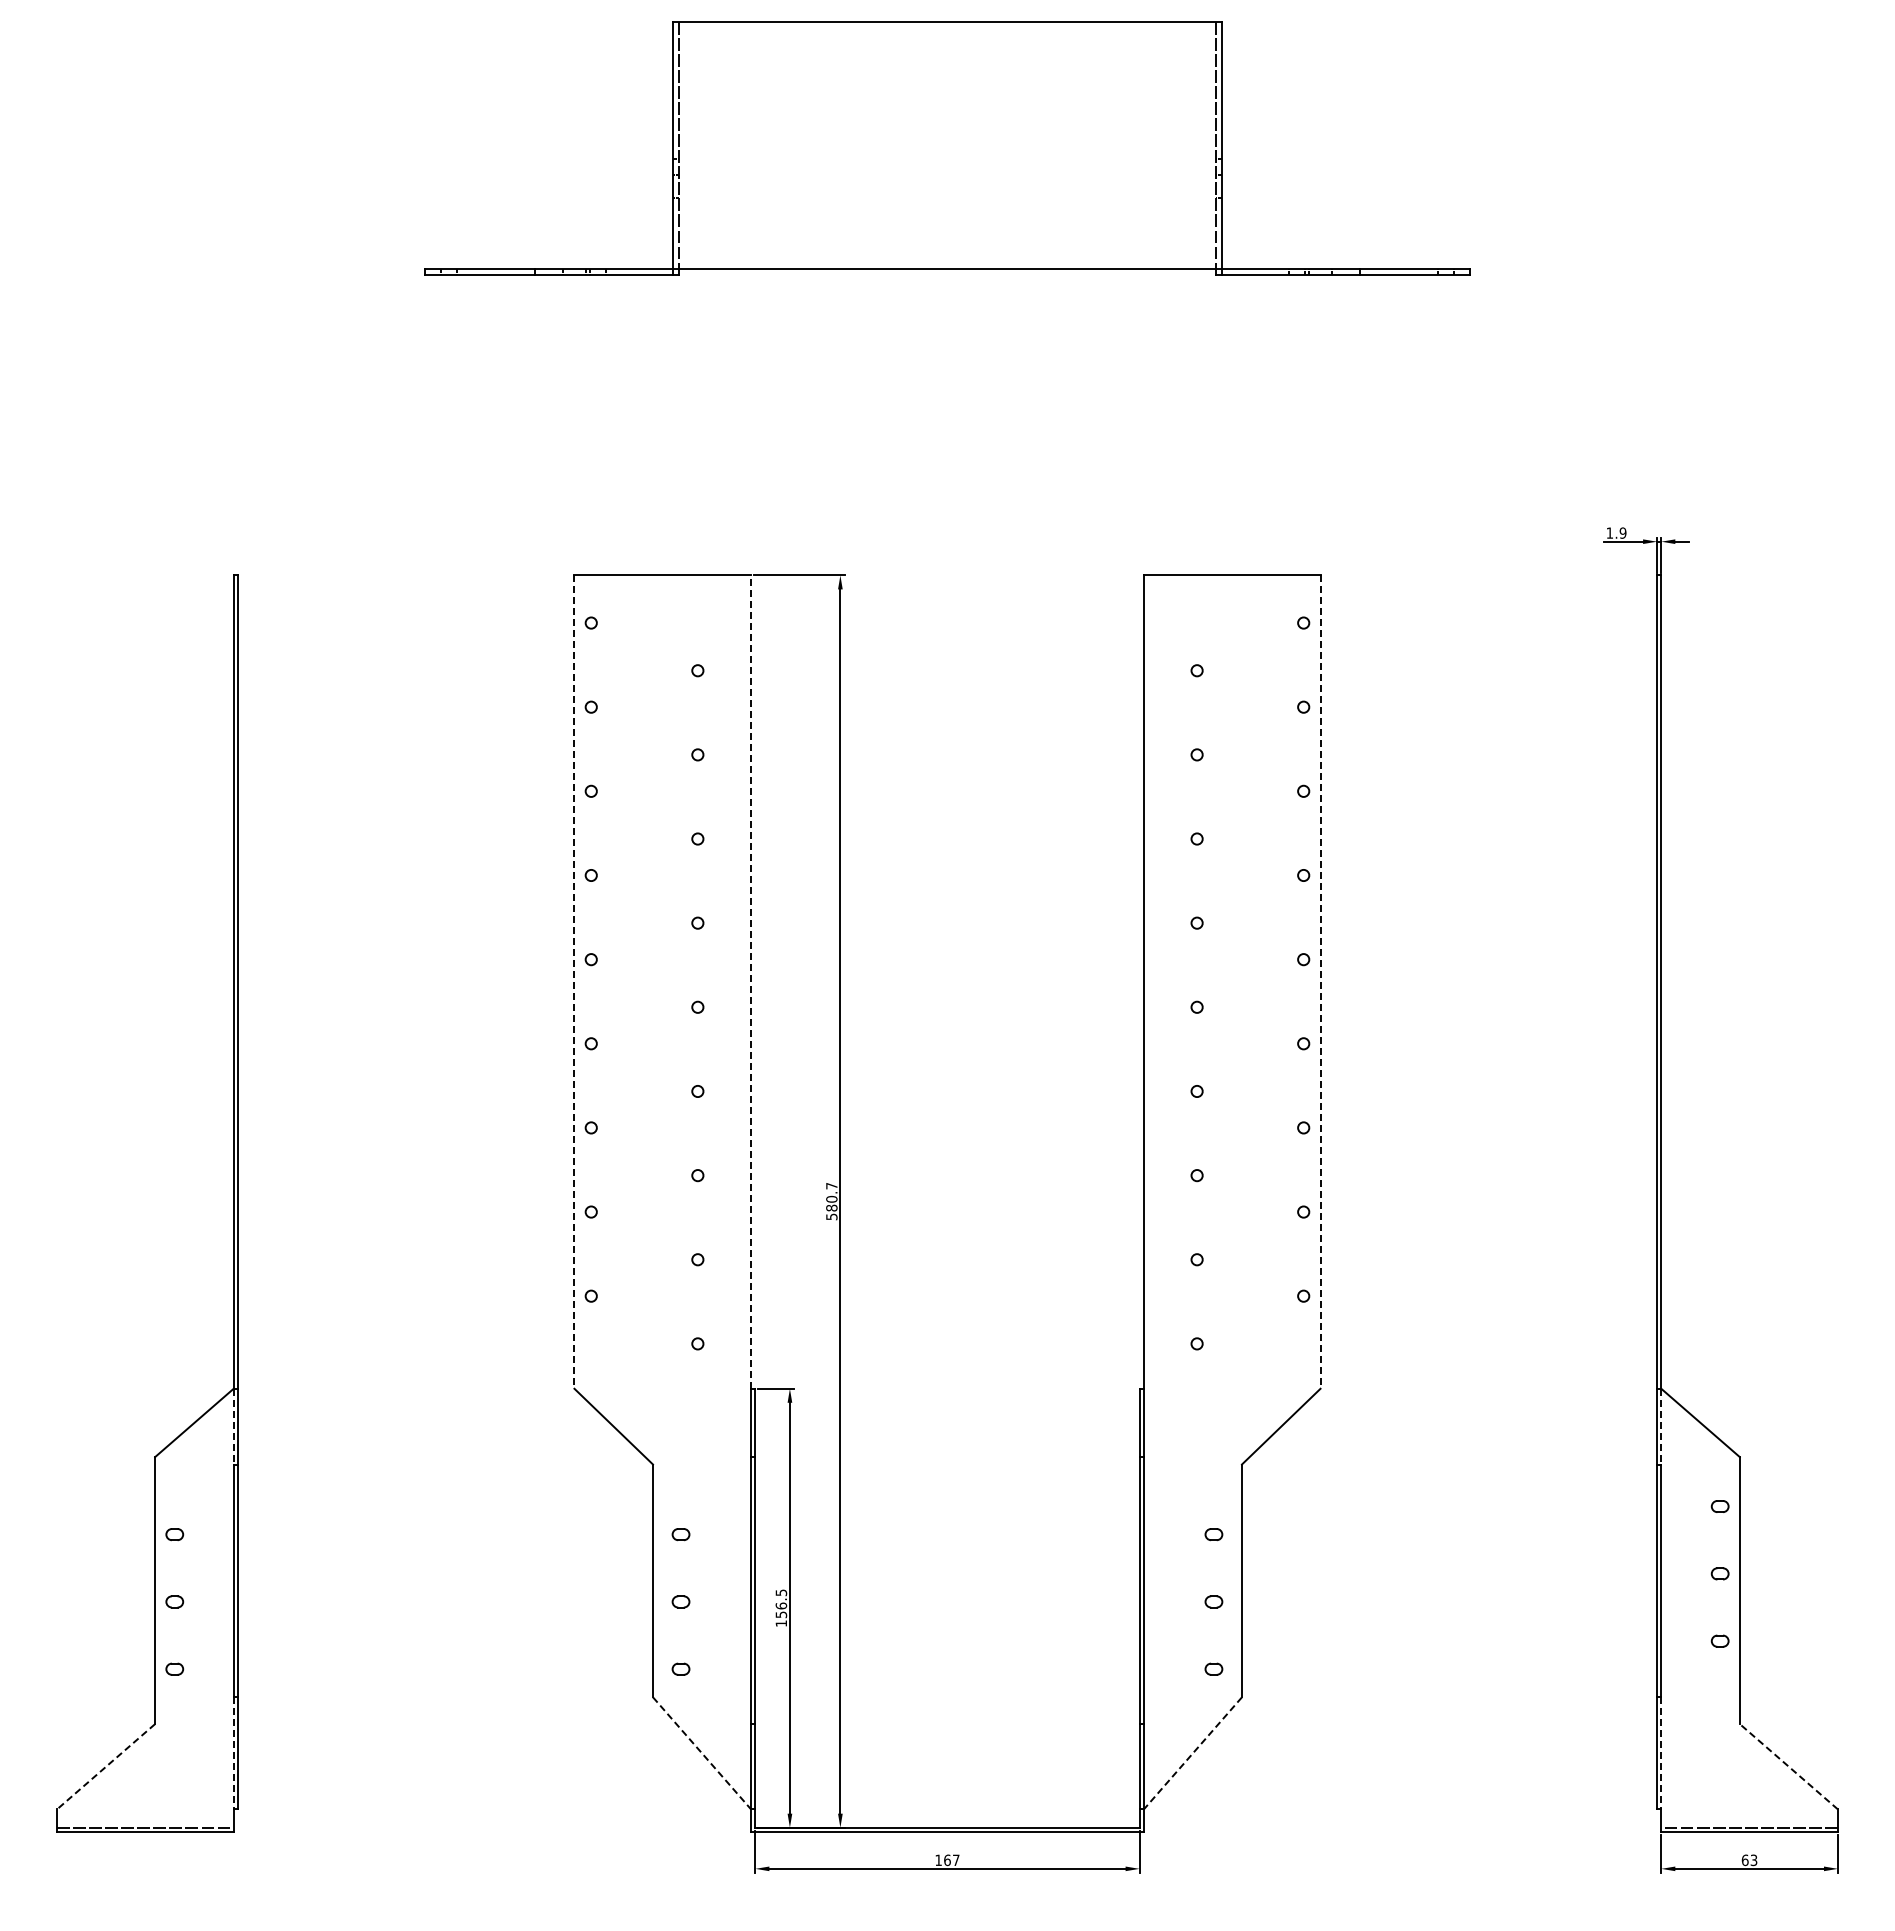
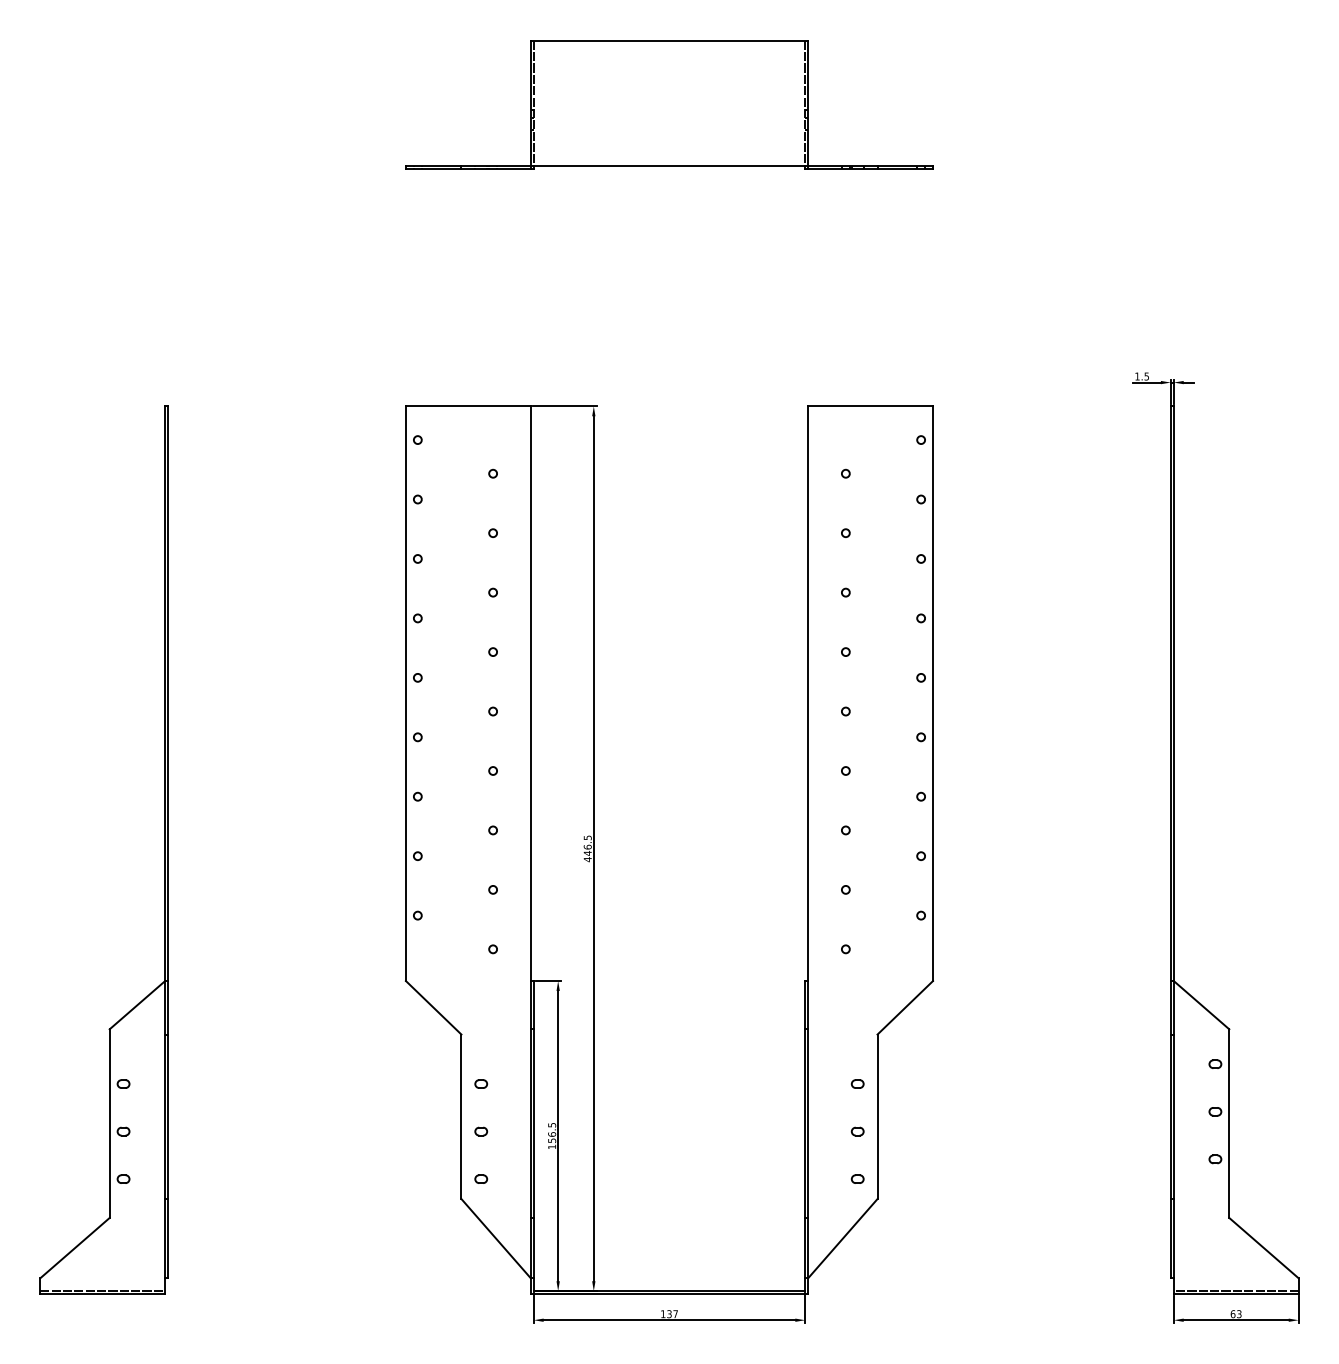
part: (947, 148) -> (669, 104), size x0.71
text: (1622, 532) -> (1146, 376), 1.9 -> 1.5
line: (574, 982) -> (405, 694), dashed -> solid
line: (751, 982) -> (531, 694), dashed -> solid
line: (1320, 982) -> (933, 694), dashed -> solid
text: (831, 1201) -> (587, 848), 580.7 -> 446.5
line: (233, 1426) -> (165, 1007), dashed -> solid
line: (1661, 1426) -> (1173, 1007), dashed -> solid
line: (233, 1753) -> (165, 1238), dashed -> solid
line: (702, 1753) -> (496, 1238), dashed -> solid
line: (1192, 1753) -> (842, 1238), dashed -> solid
line: (1661, 1753) -> (1173, 1238), dashed -> solid
line: (1788, 1766) -> (1263, 1247), dashed -> solid
line: (105, 1767) -> (74, 1248), dashed -> solid
text: (947, 1860) -> (669, 1314), 167 -> 137

